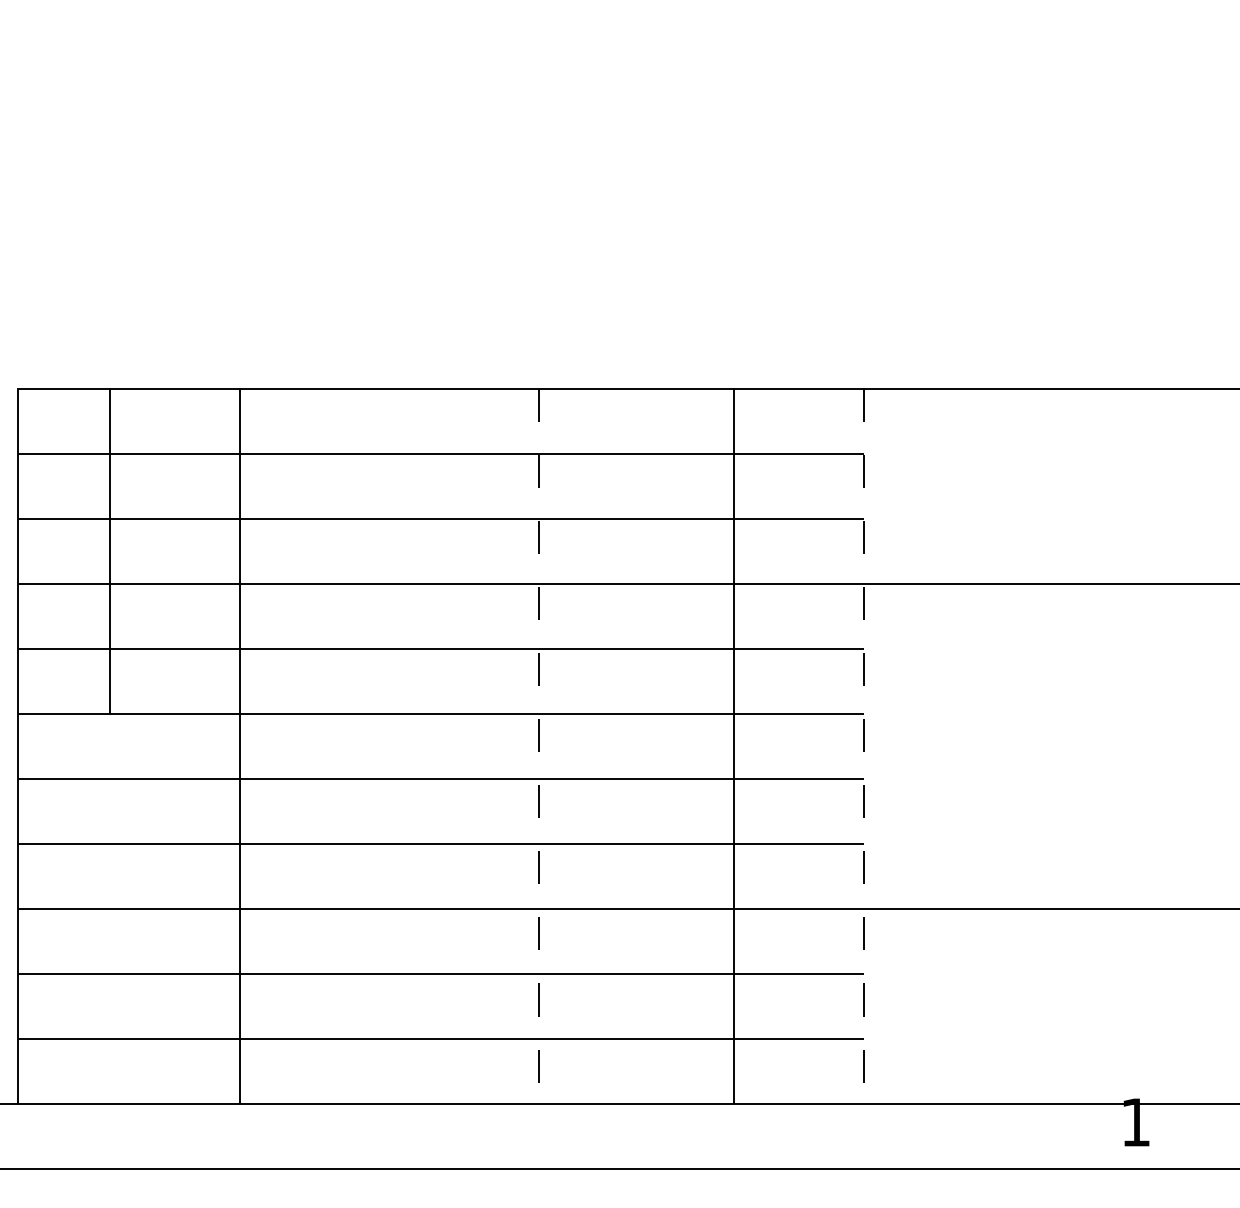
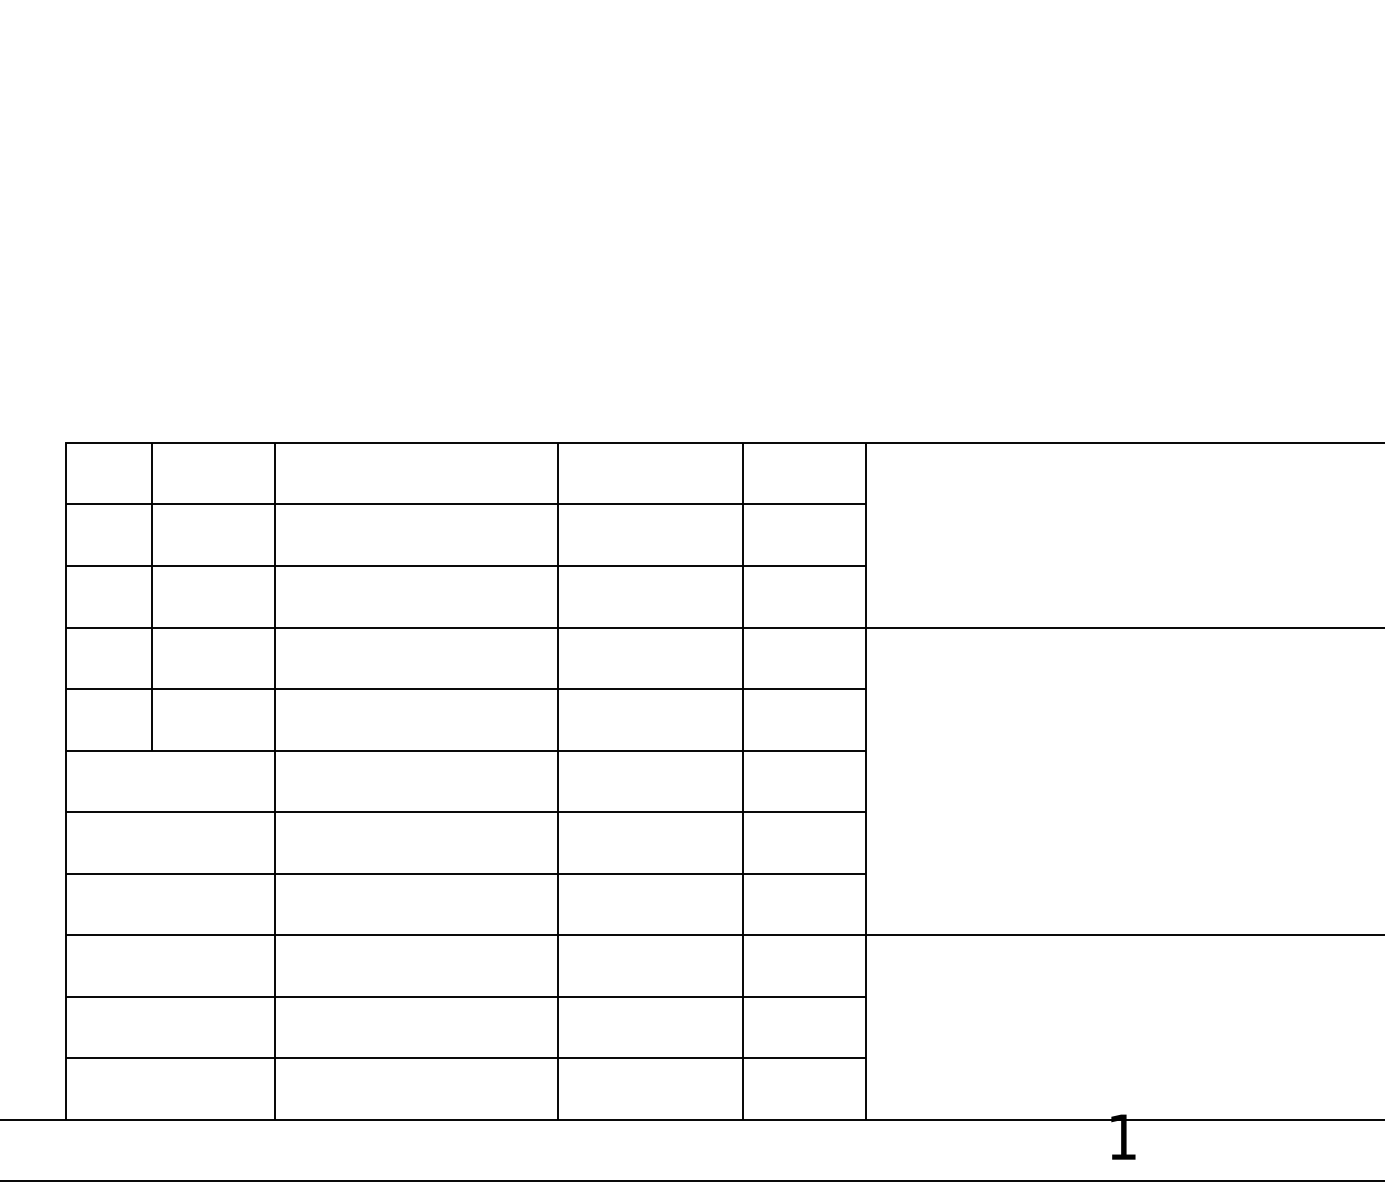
line: (538, 746) -> (557, 781), dashed -> solid
line: (863, 746) -> (865, 781), dashed -> solid

